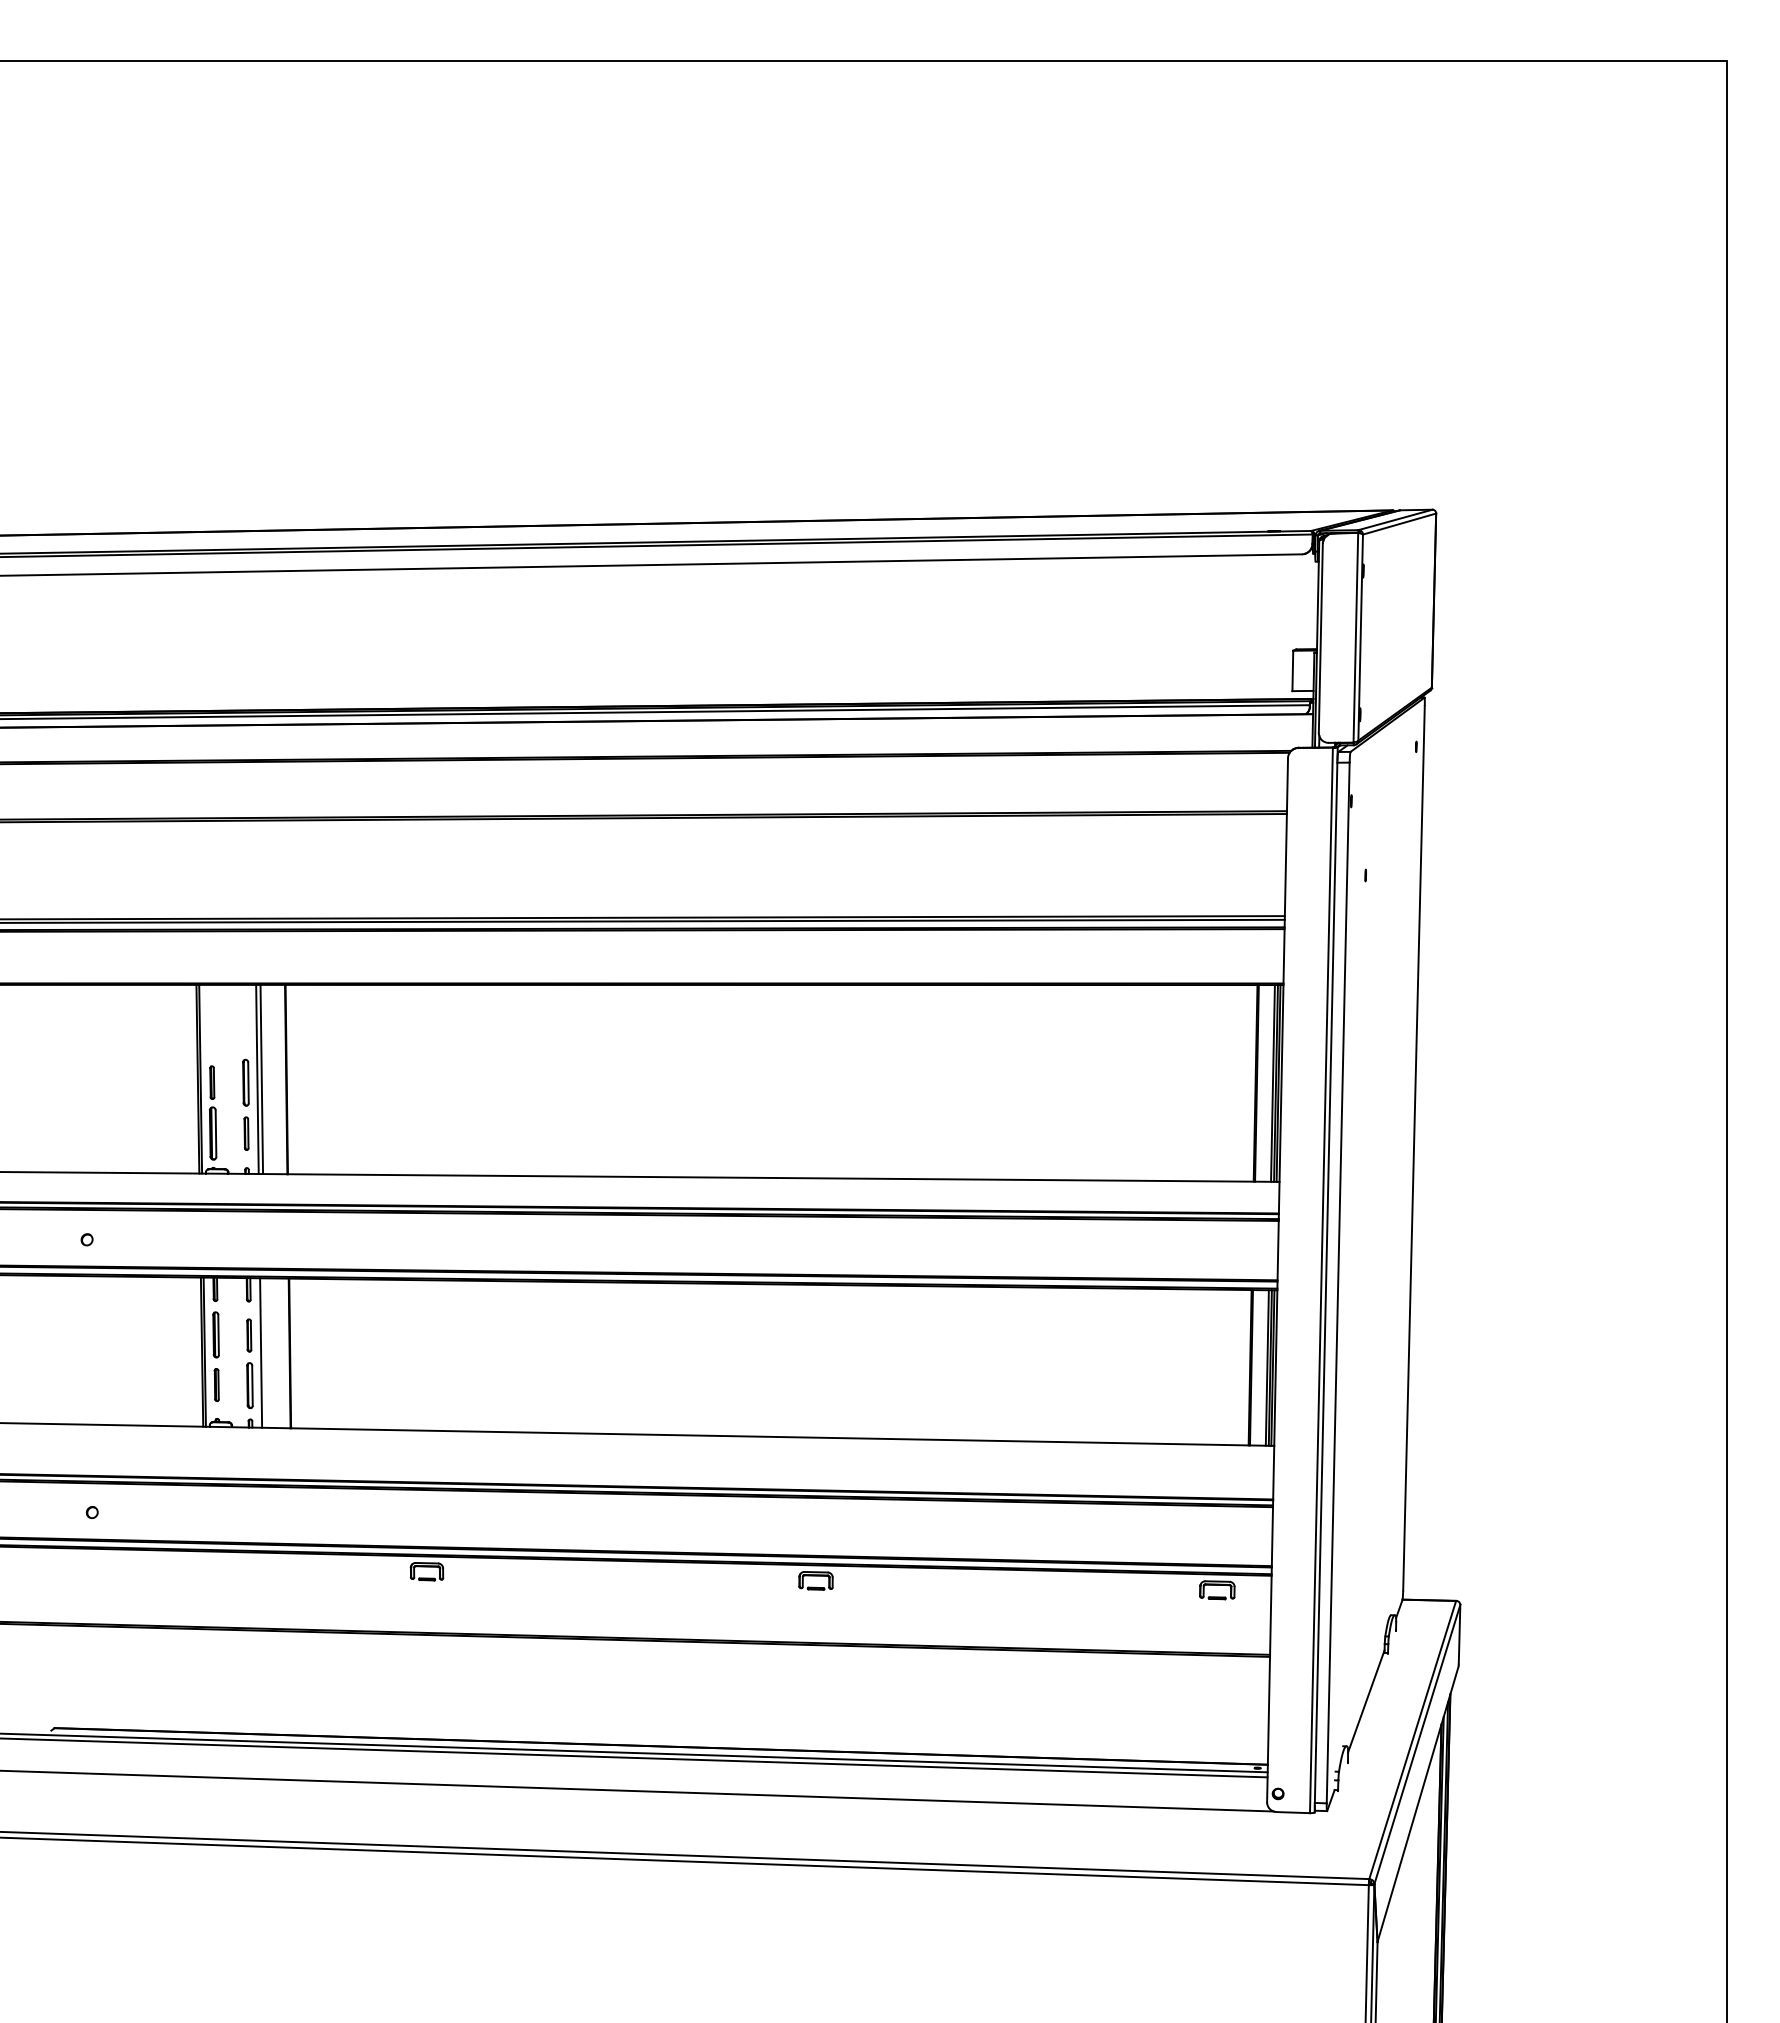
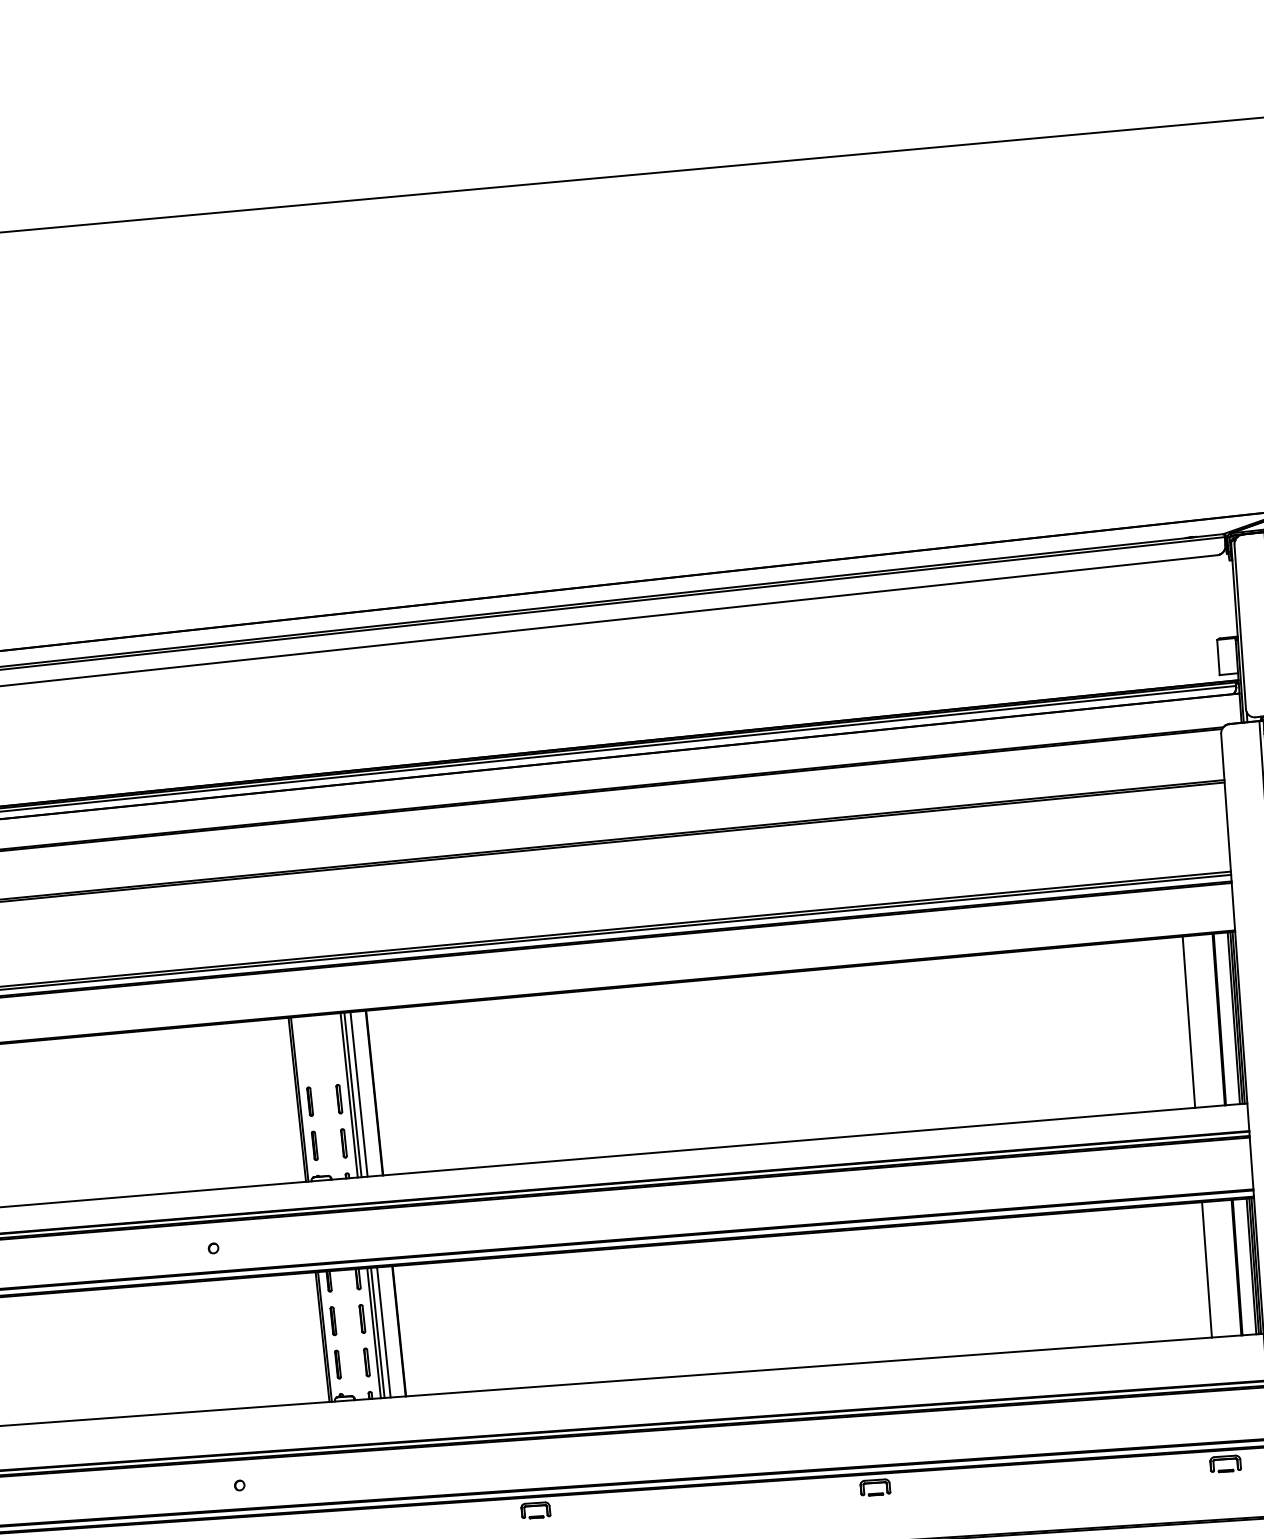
line: (268, 1079) -> (358, 1094), added
part: (245, 1082) -> (339, 1098), size x0.71
line: (1221, 1083) -> (1189, 1022), added
part: (212, 1133) -> (314, 1145), size x0.62
part: (215, 1335) -> (332, 1321), size x0.71
line: (265, 1352) -> (377, 1332), added
line: (272, 1353) -> (384, 1332), added
line: (1215, 1366) -> (1206, 1269), added
part: (249, 1385) -> (366, 1362), size x0.71

